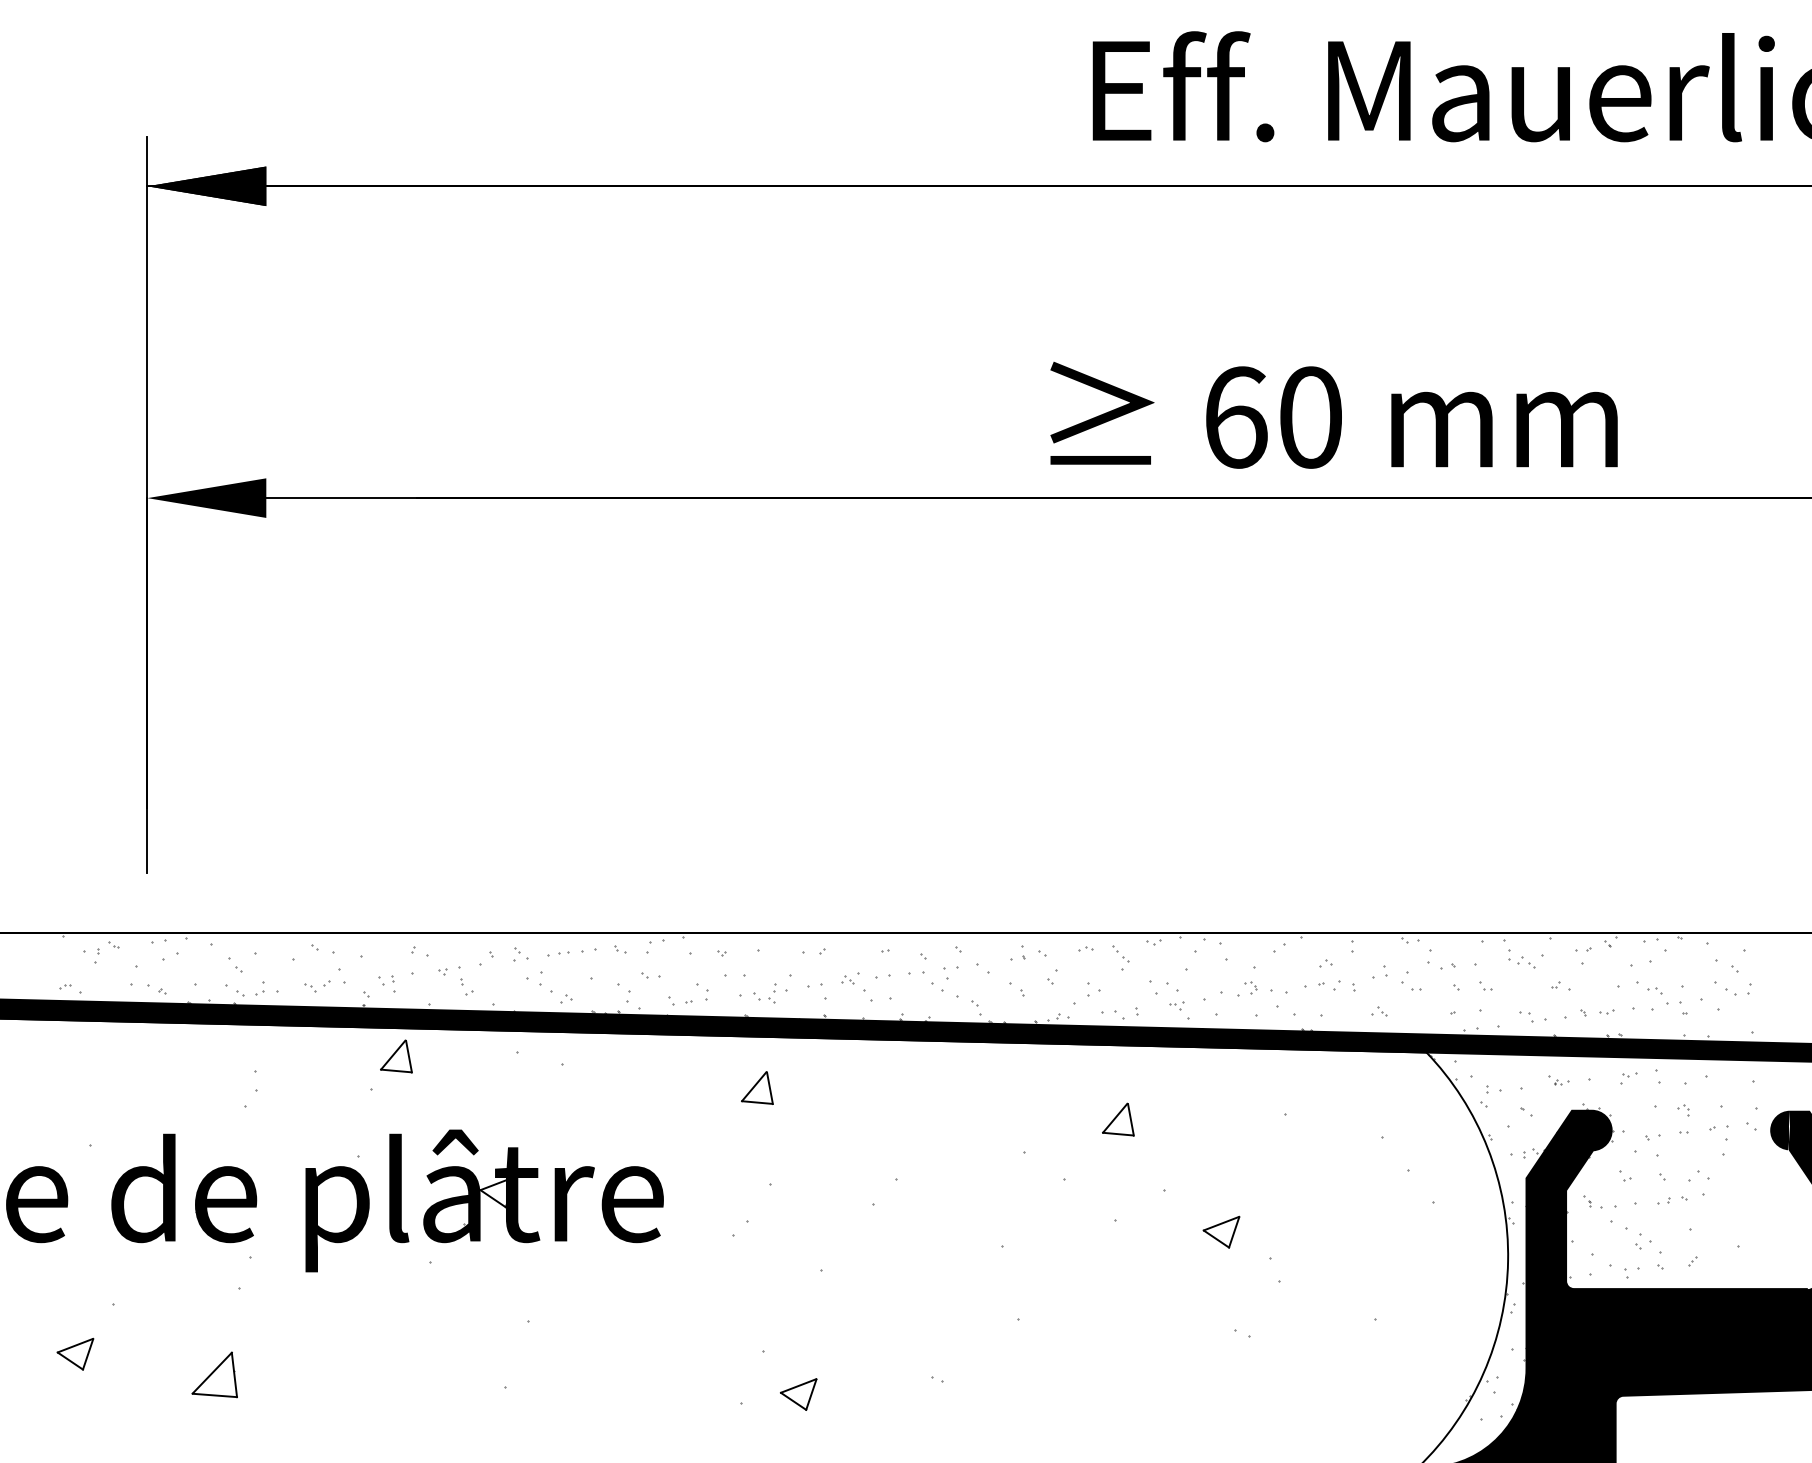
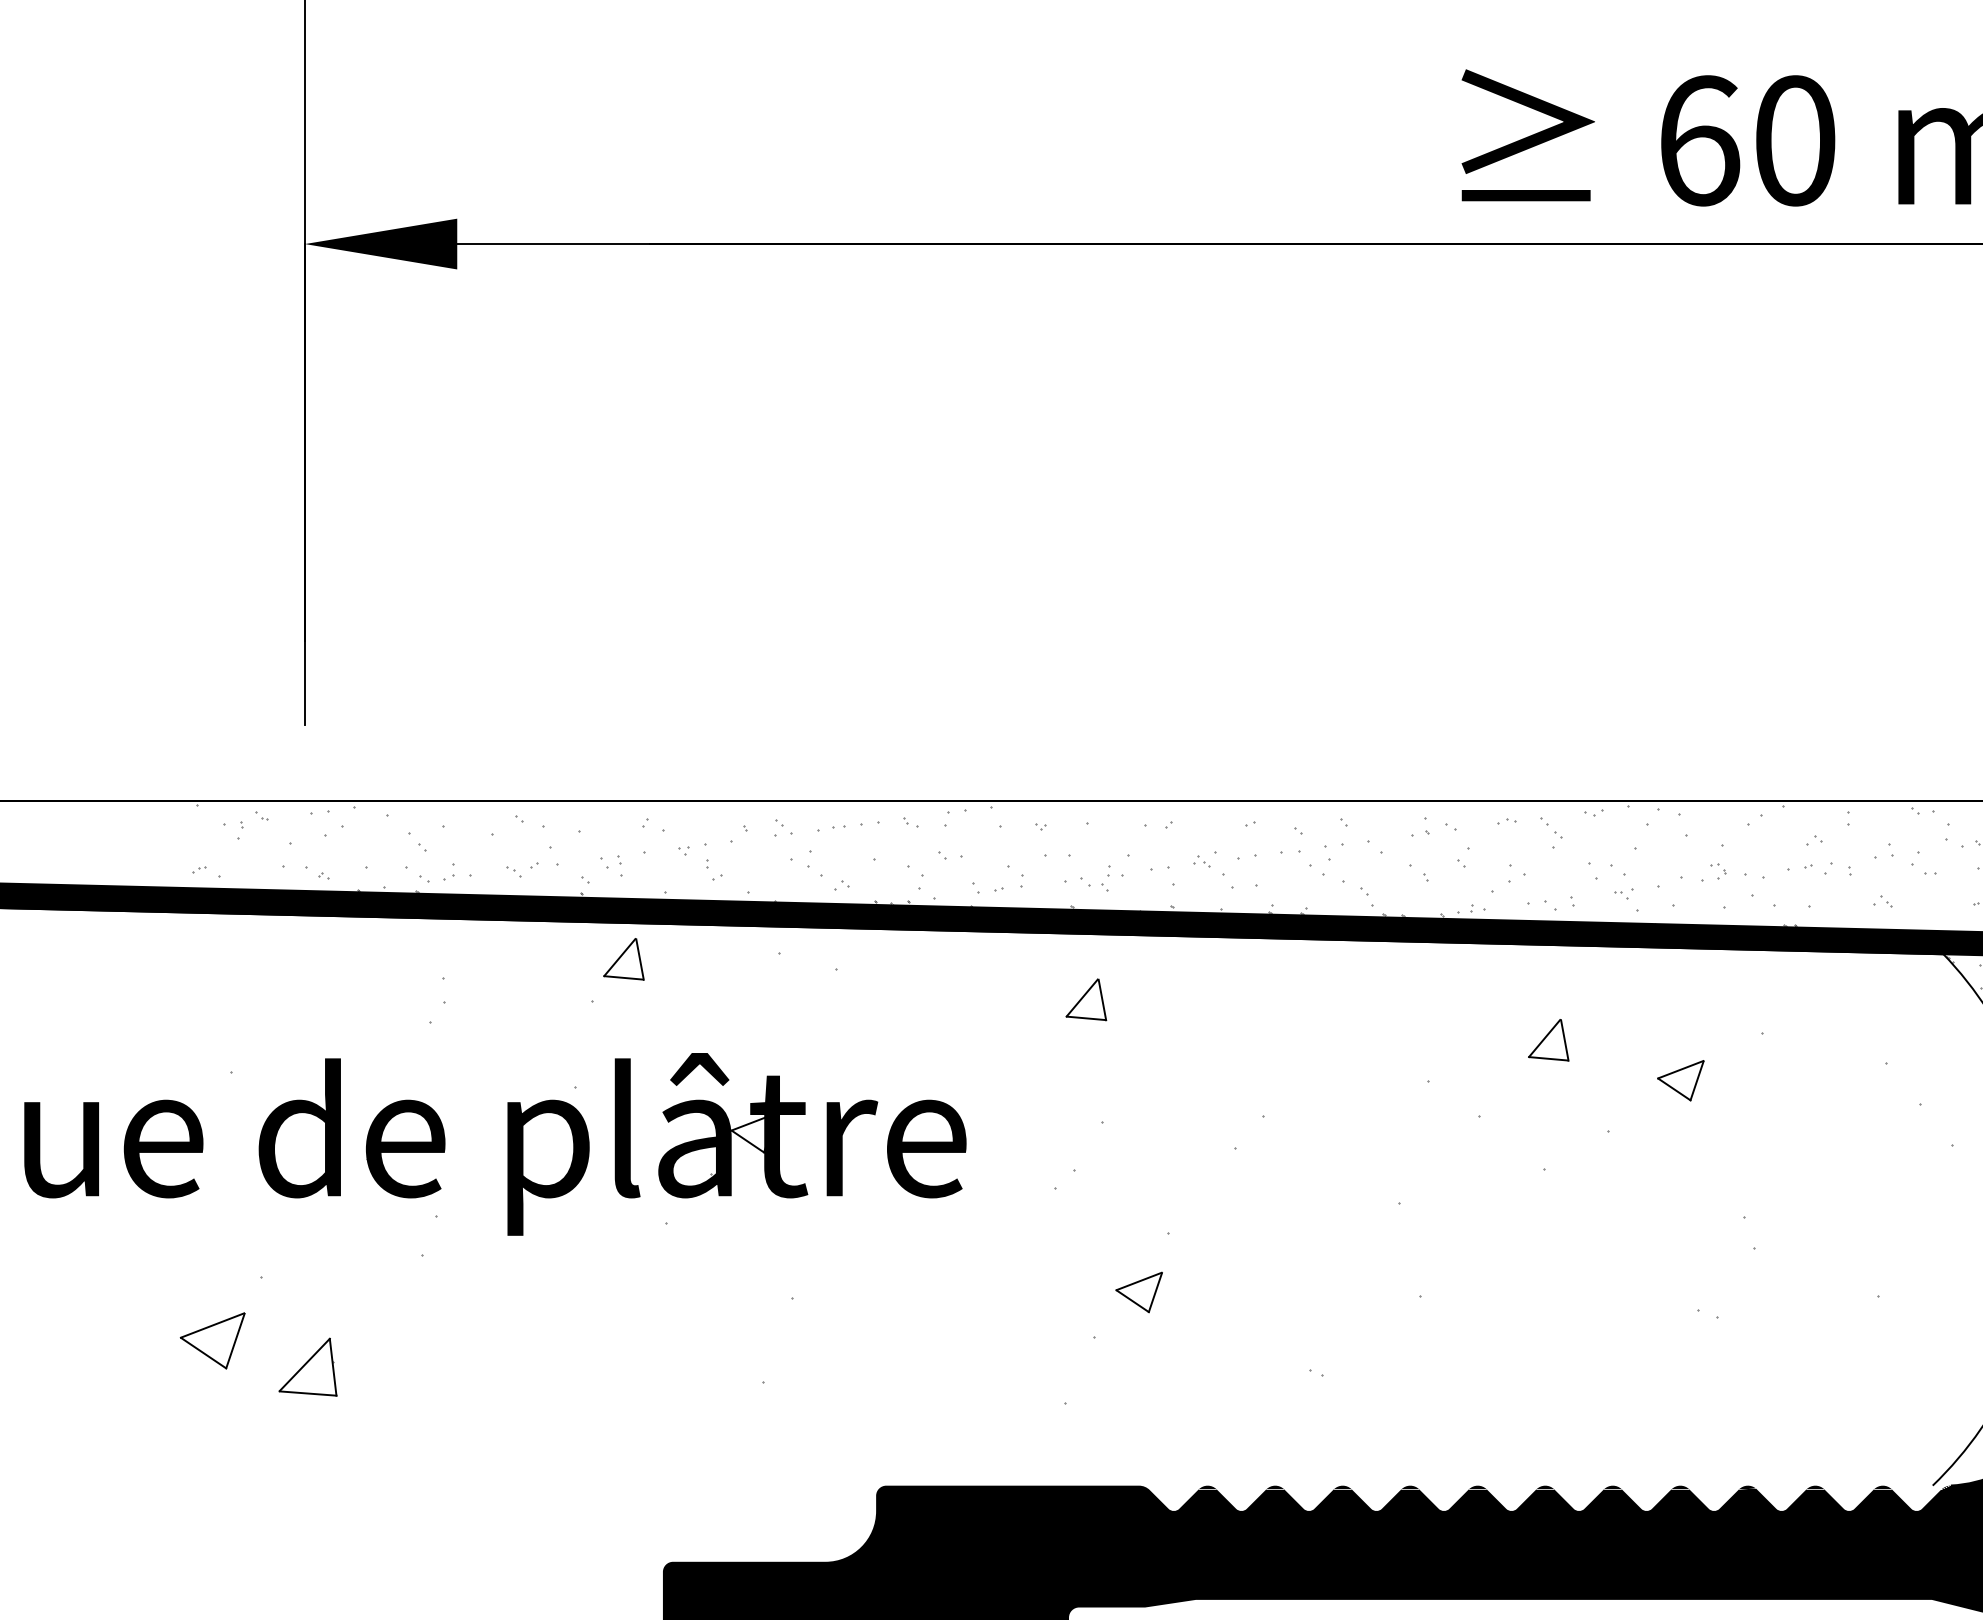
part: (1221, 1231) -> (1680, 1079), moved
part: (75, 1353) -> (212, 1339), size x1.4
part: (214, 1374) -> (307, 1366), moved
part: (798, 1394) -> (1138, 1292), moved

